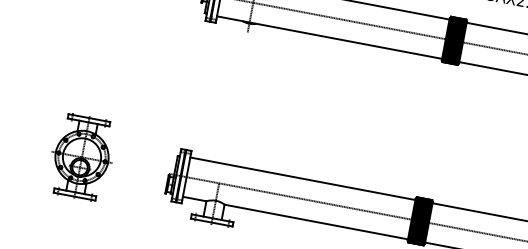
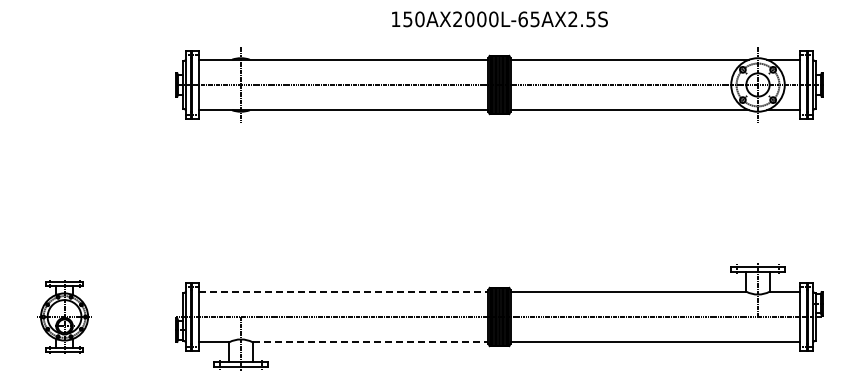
part: (82, 156) -> (64, 316), size x0.7
line: (302, 178) -> (343, 291), solid -> dashed
line: (316, 222) -> (370, 342), solid -> dashed

